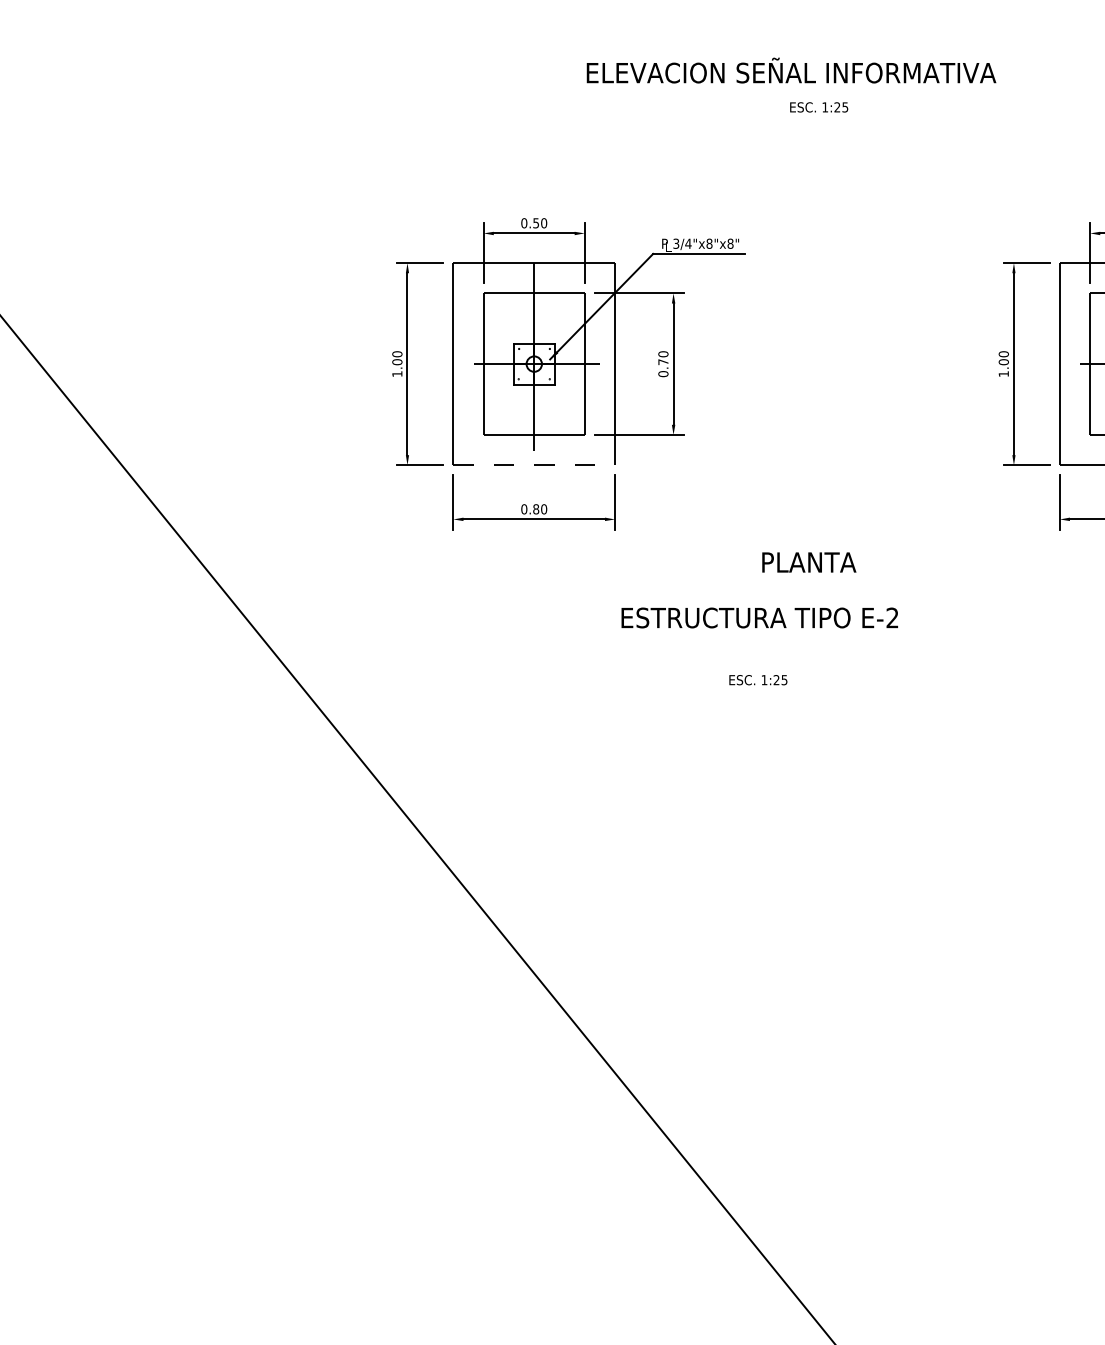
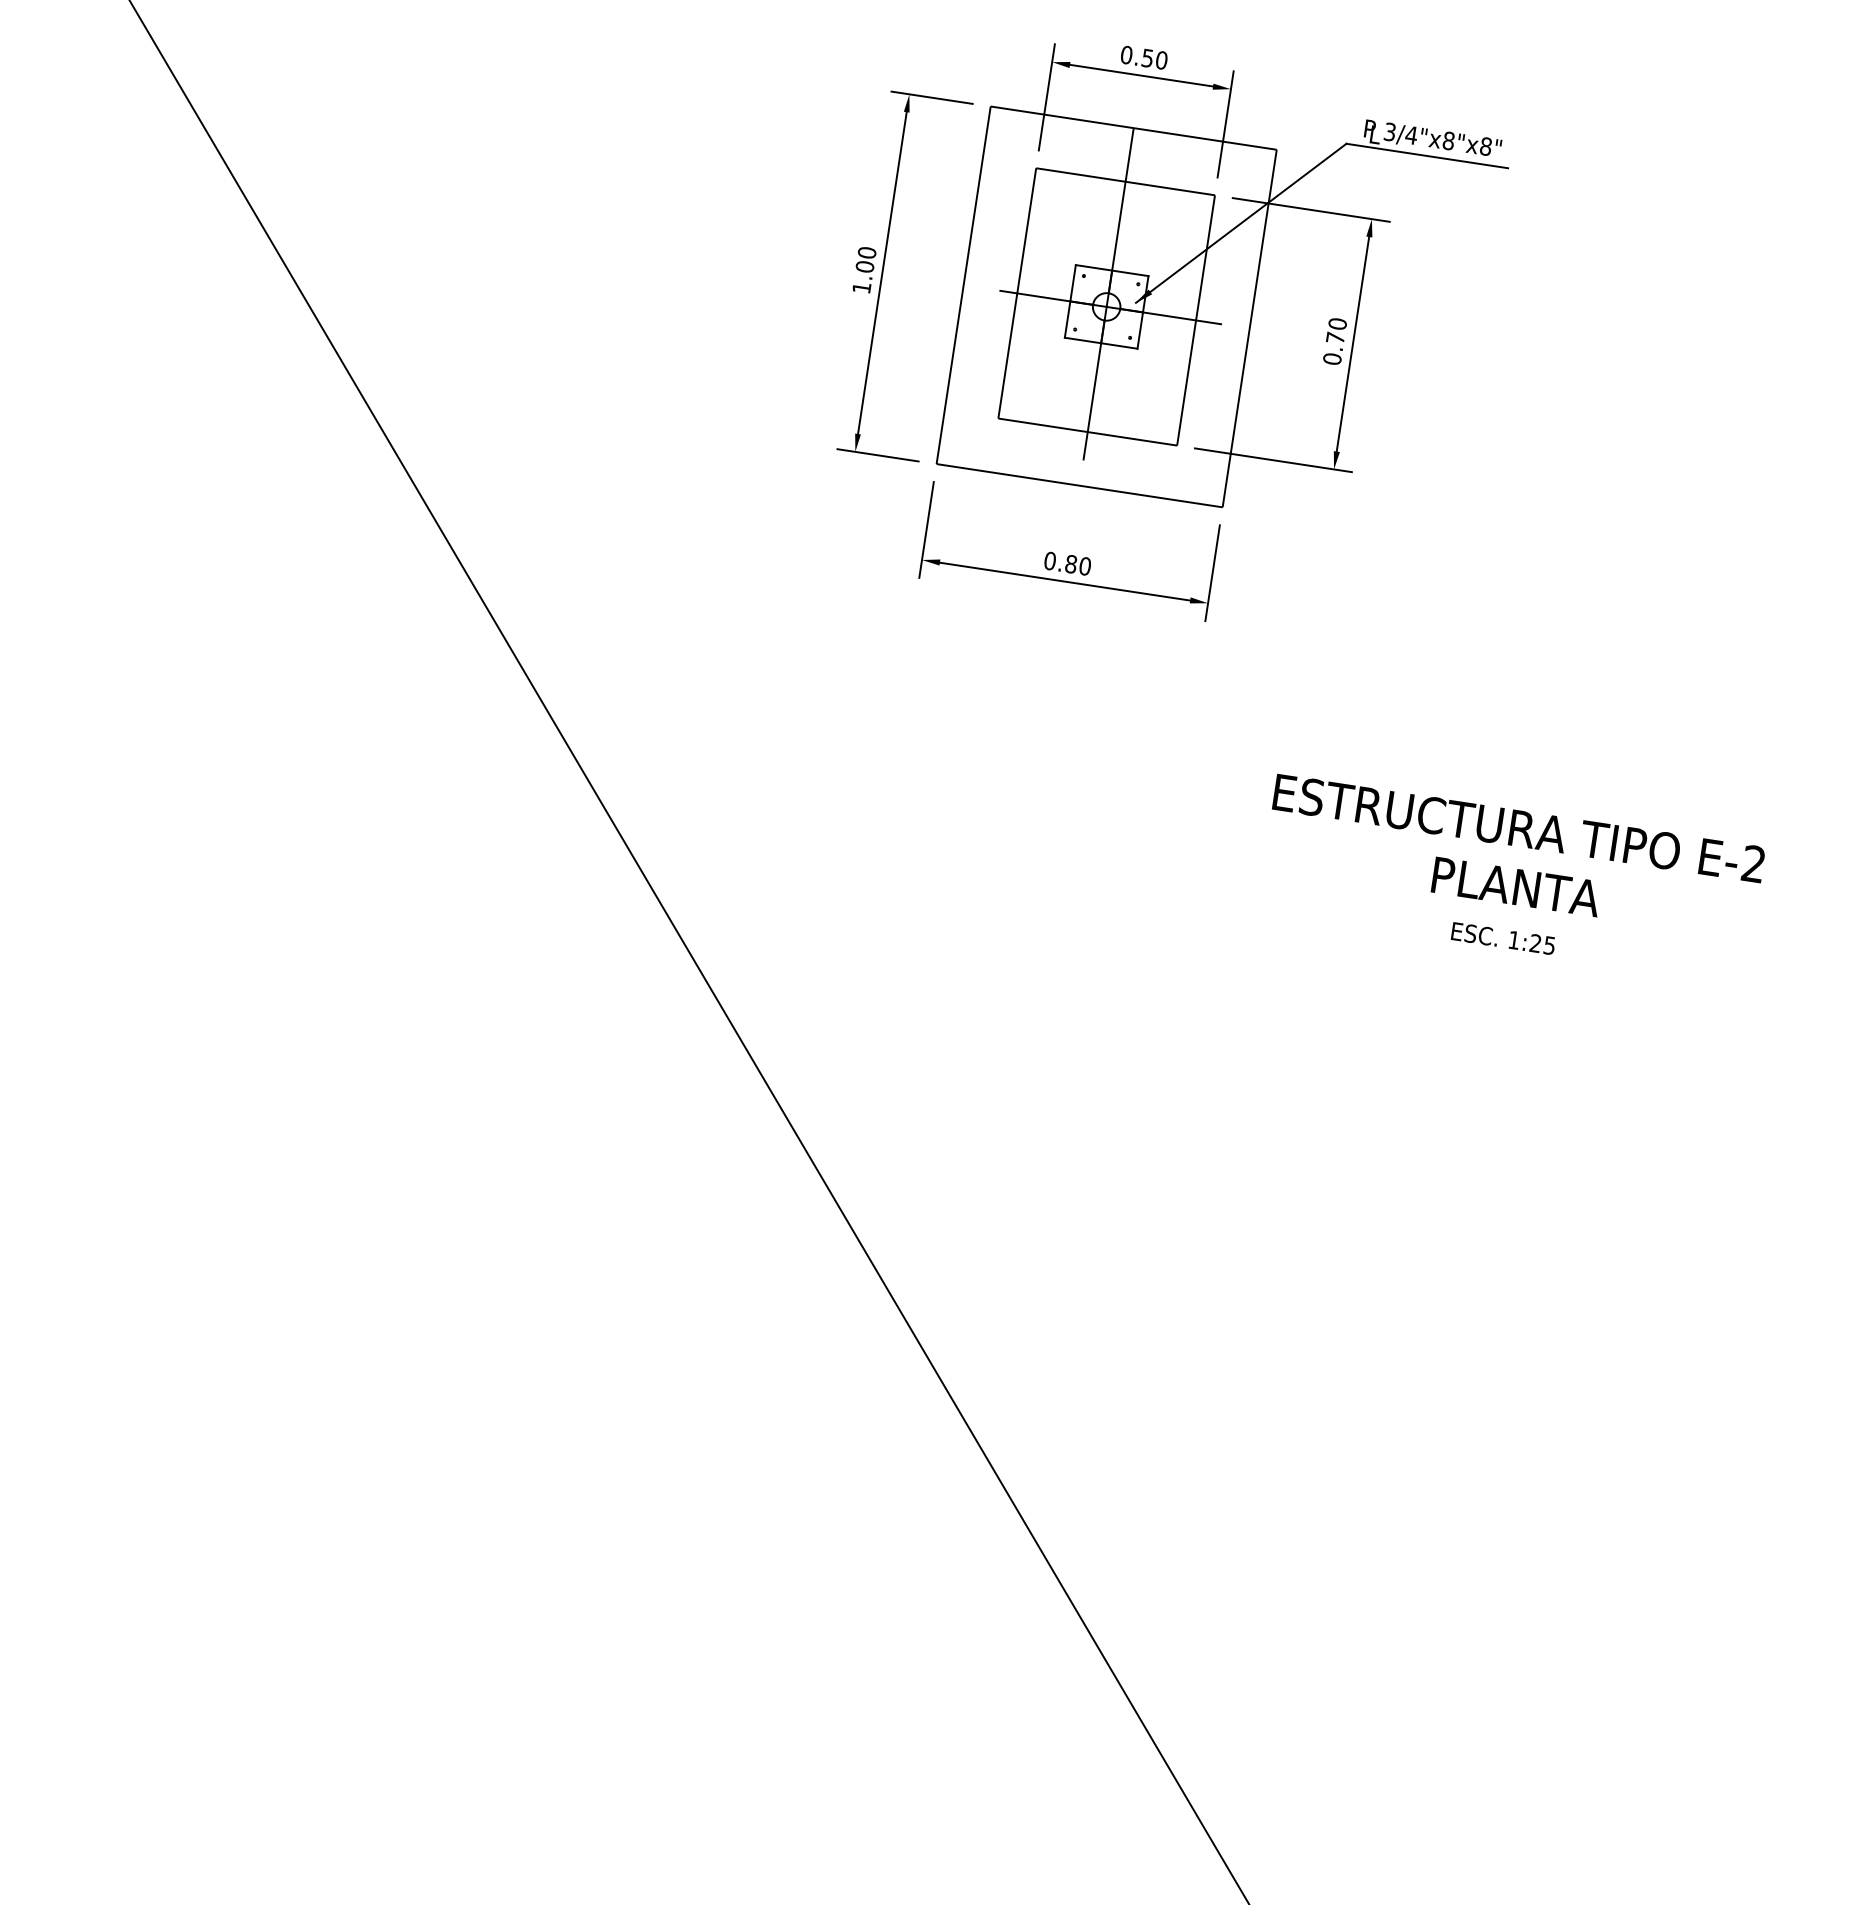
line: (534, 465) -> (1079, 486), dashed -> solid
text: (809, 562) -> (1516, 887), moved
text: (759, 617) -> (1518, 827), moved
text: (758, 680) -> (1503, 939), moved

